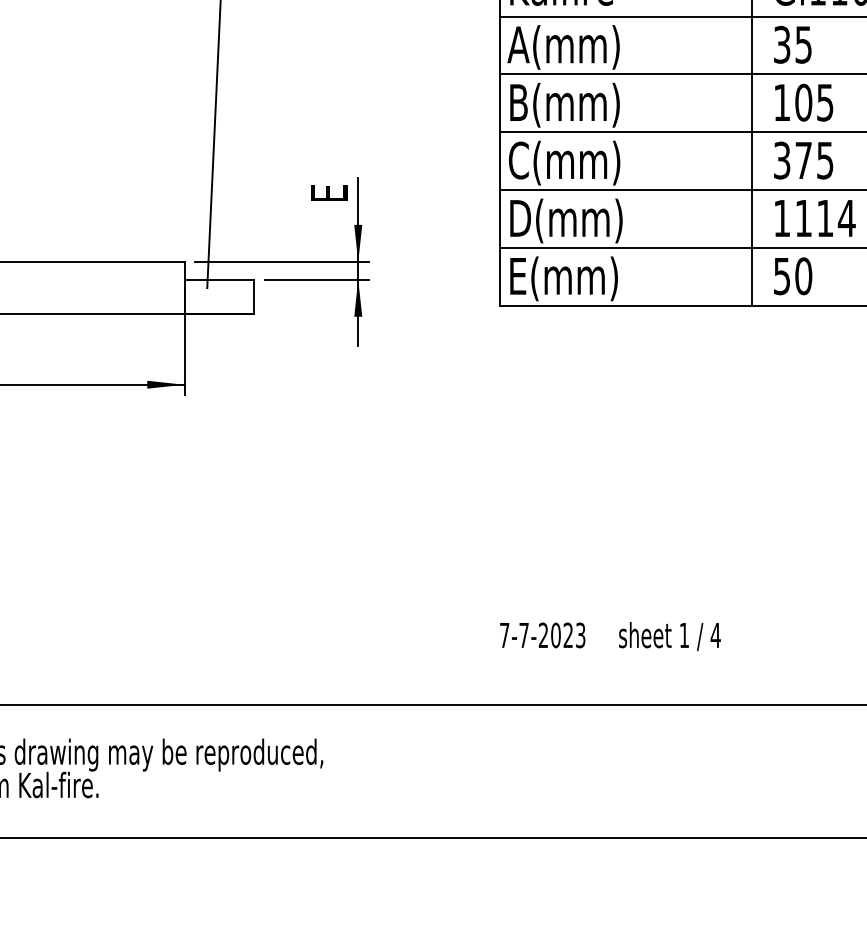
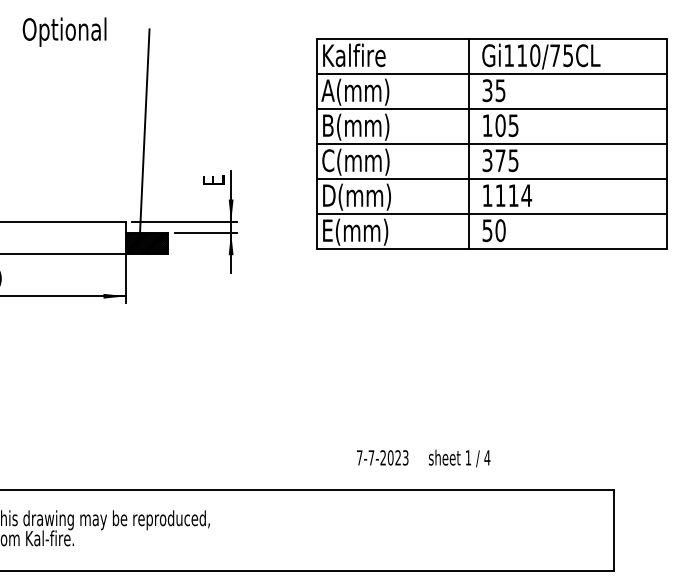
hatch: (219, 295) -> (147, 242), added
text: (610, 636) -> (423, 458), moved

